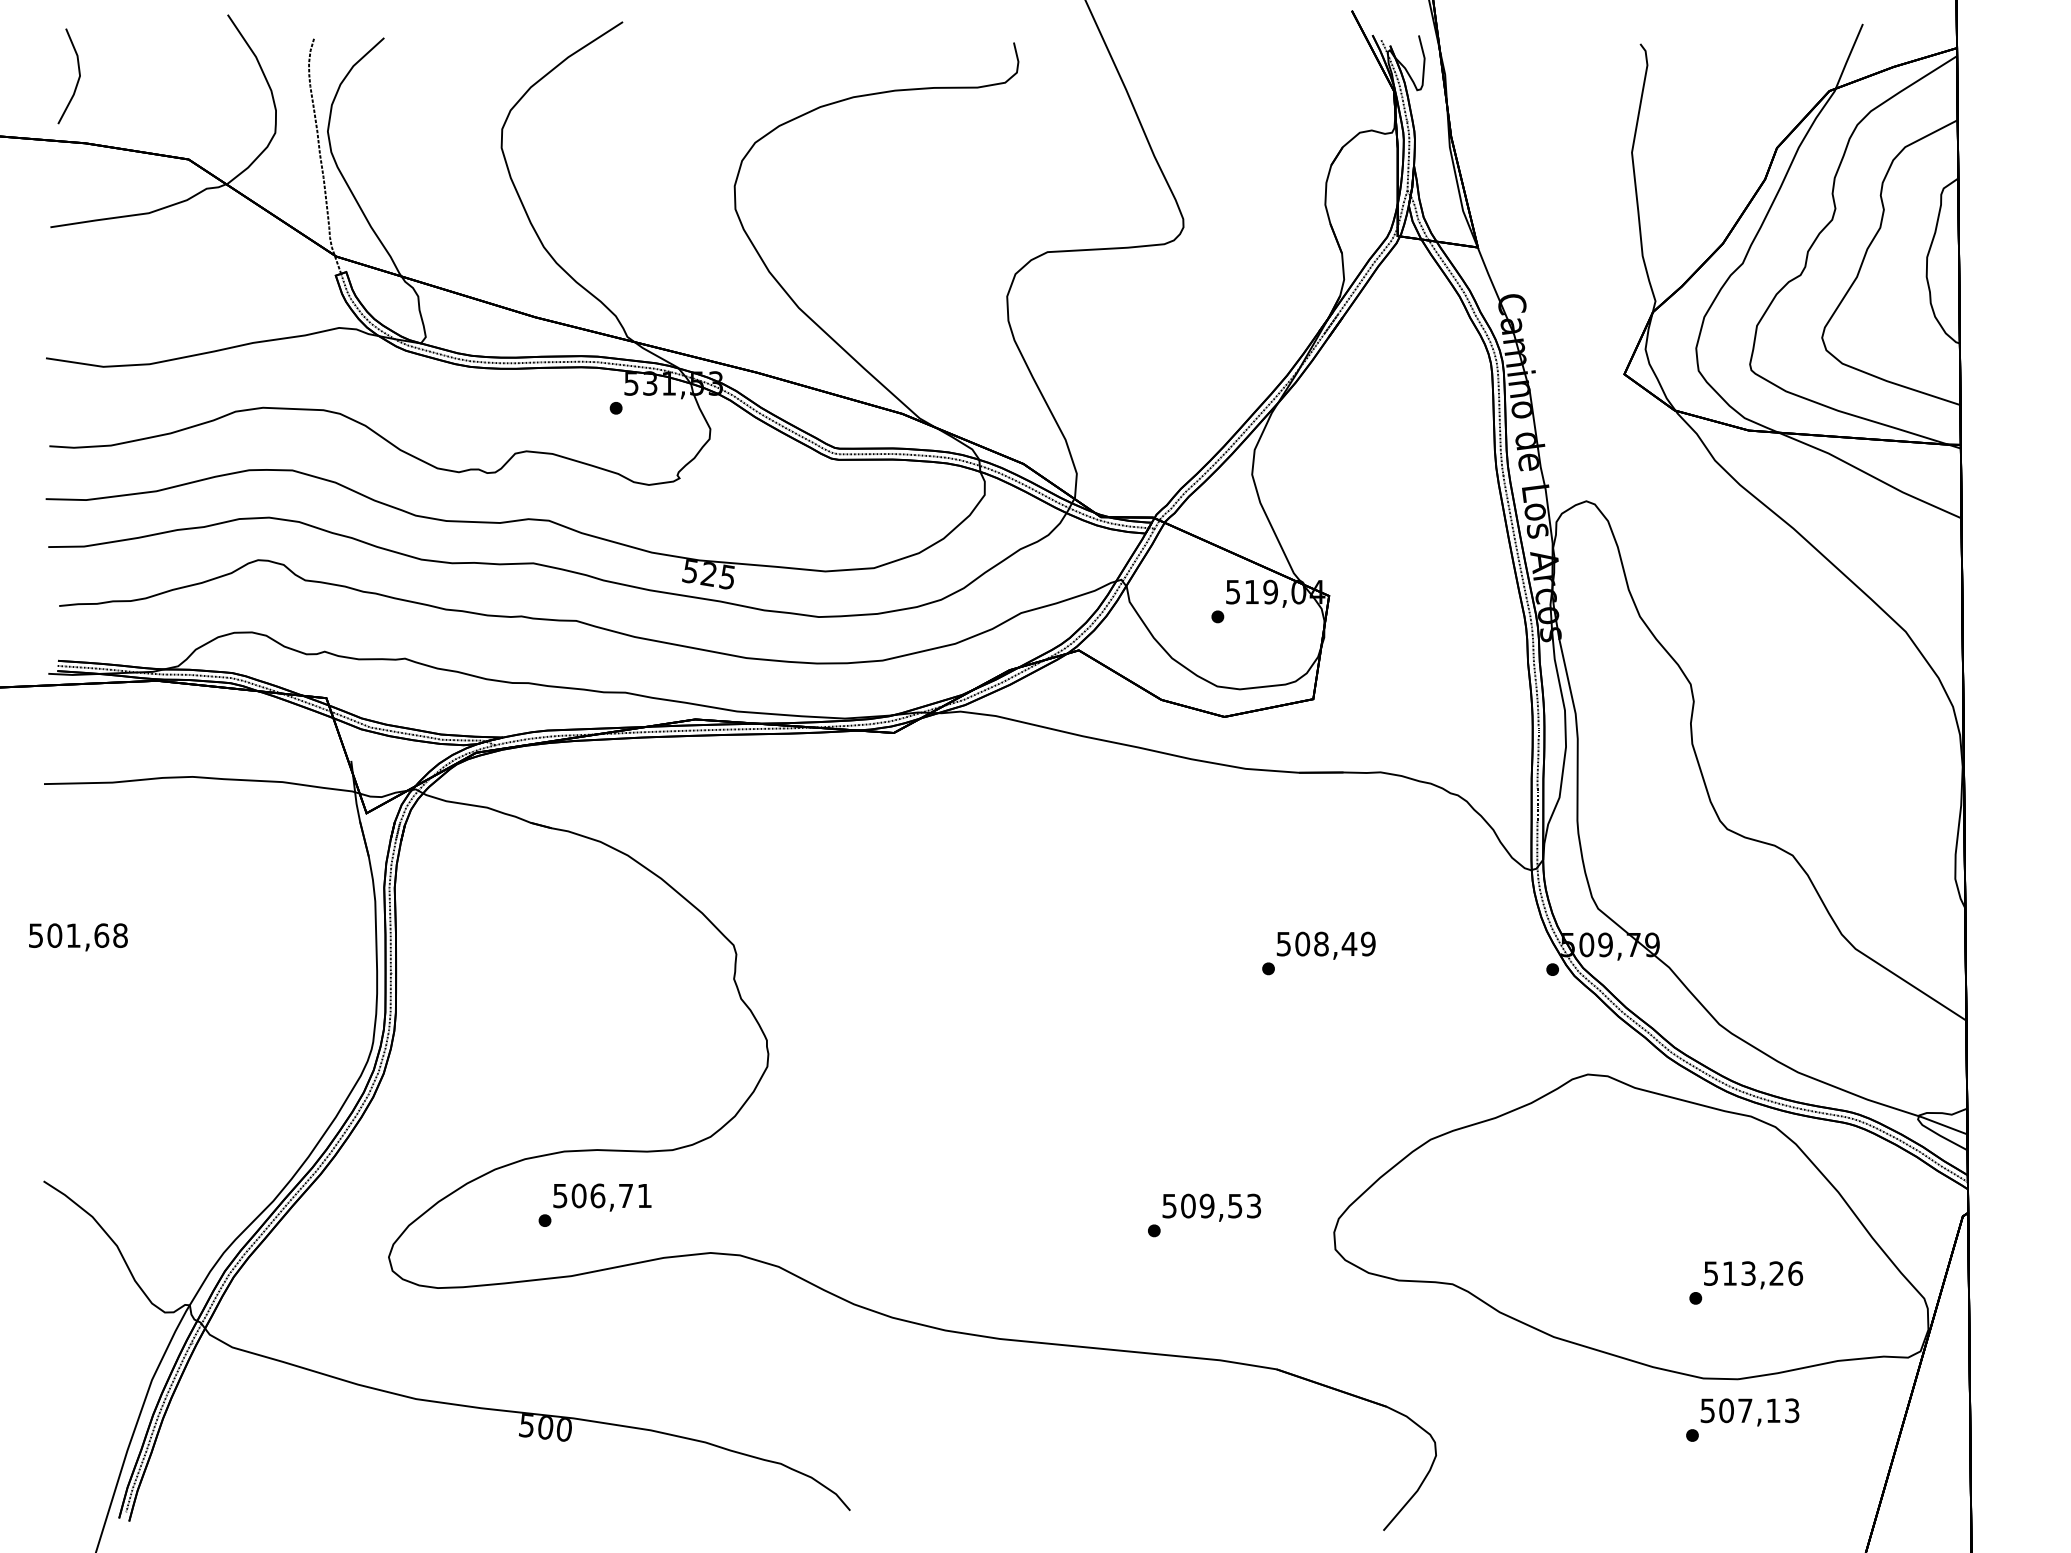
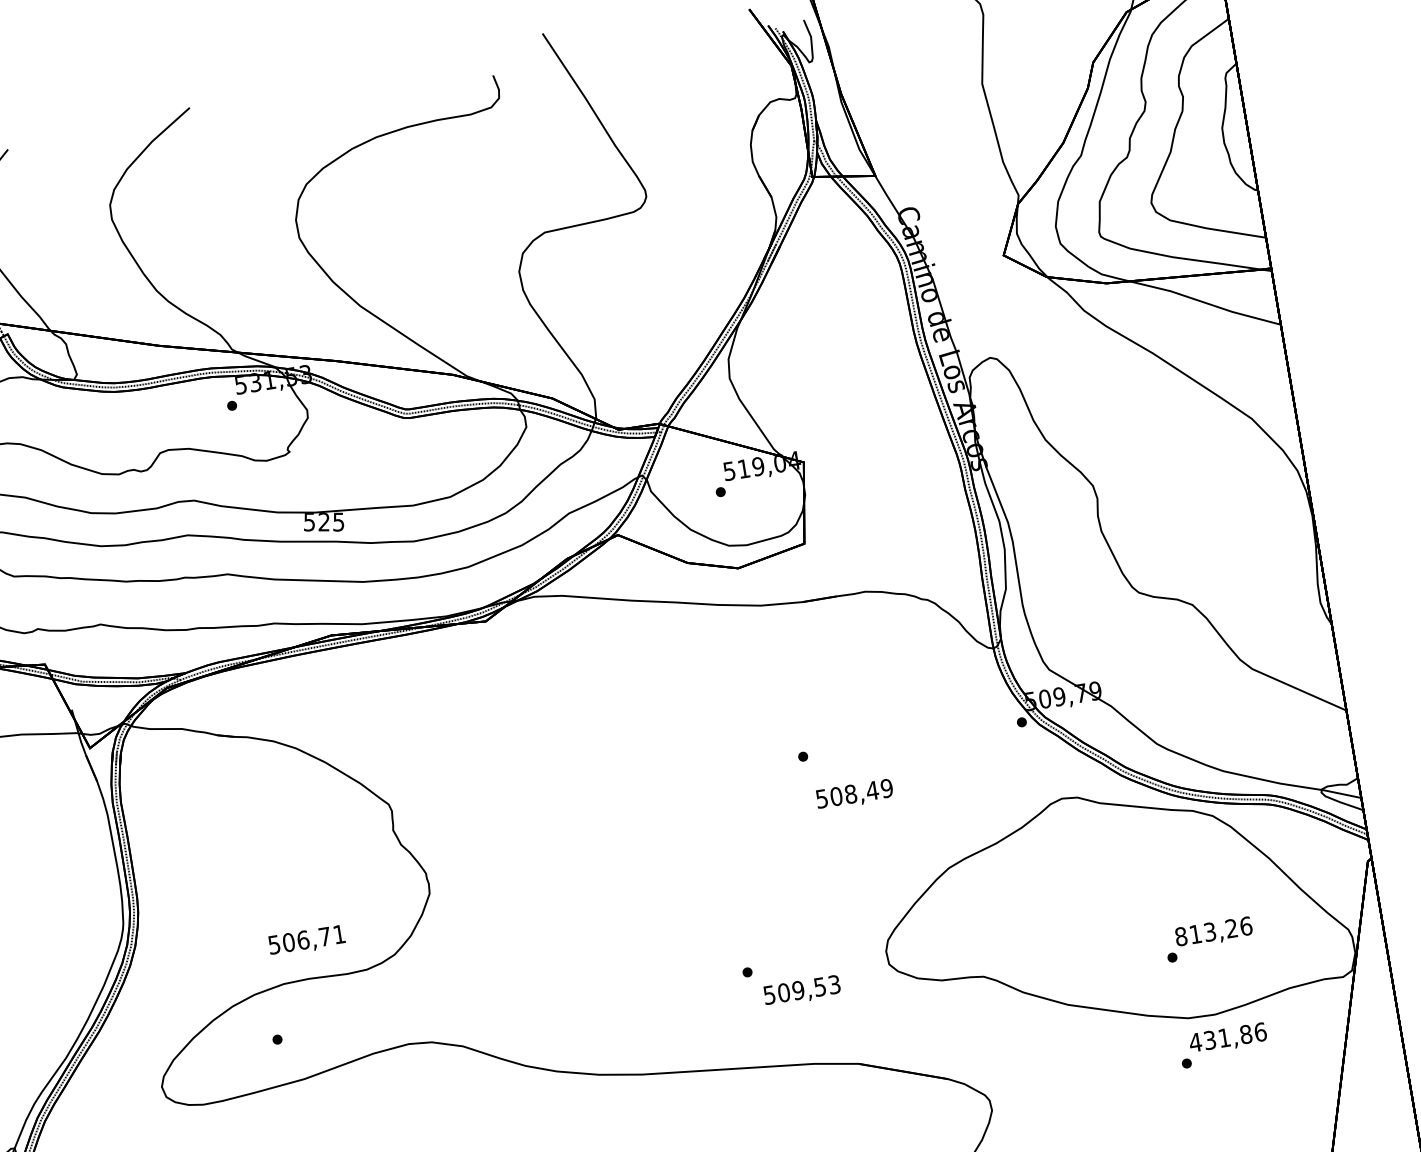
text: (1325, 945) -> (854, 794), moved
text: (602, 1197) -> (307, 940), moved
text: (1211, 1207) -> (801, 991), moved
text: (1710, 1273) -> (1180, 936), 513,26 -> 813,26
text: (1749, 1410) -> (1227, 1037), 507,13 -> 431,86

